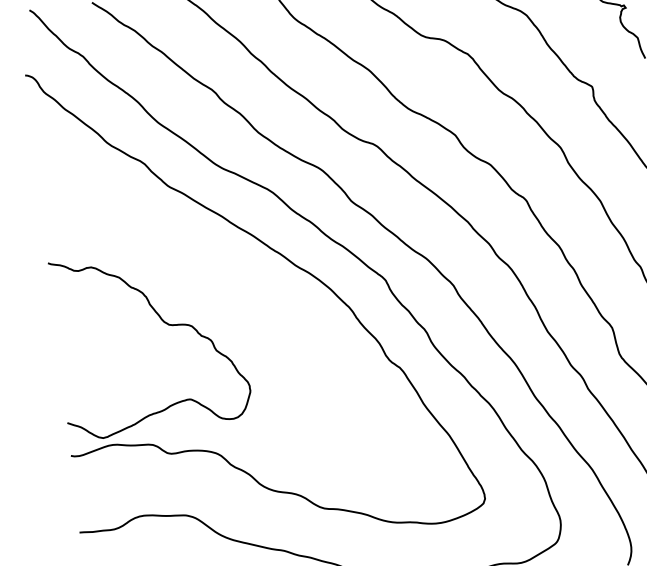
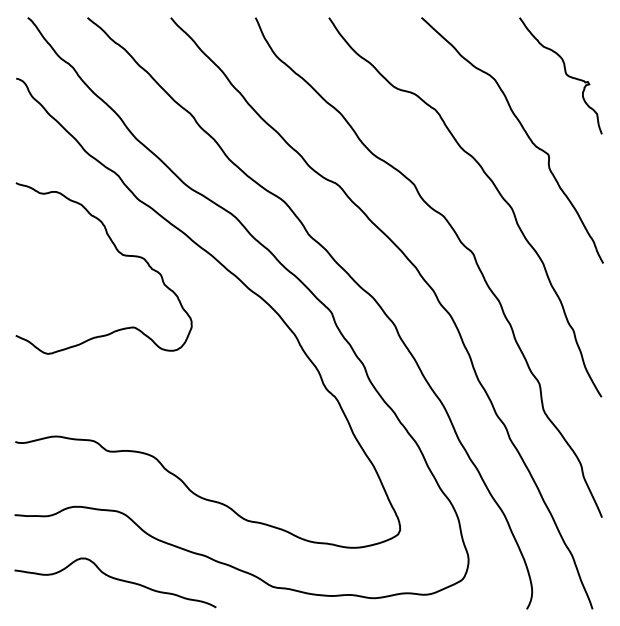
curve: (164, 322) -> (118, 252), moved

